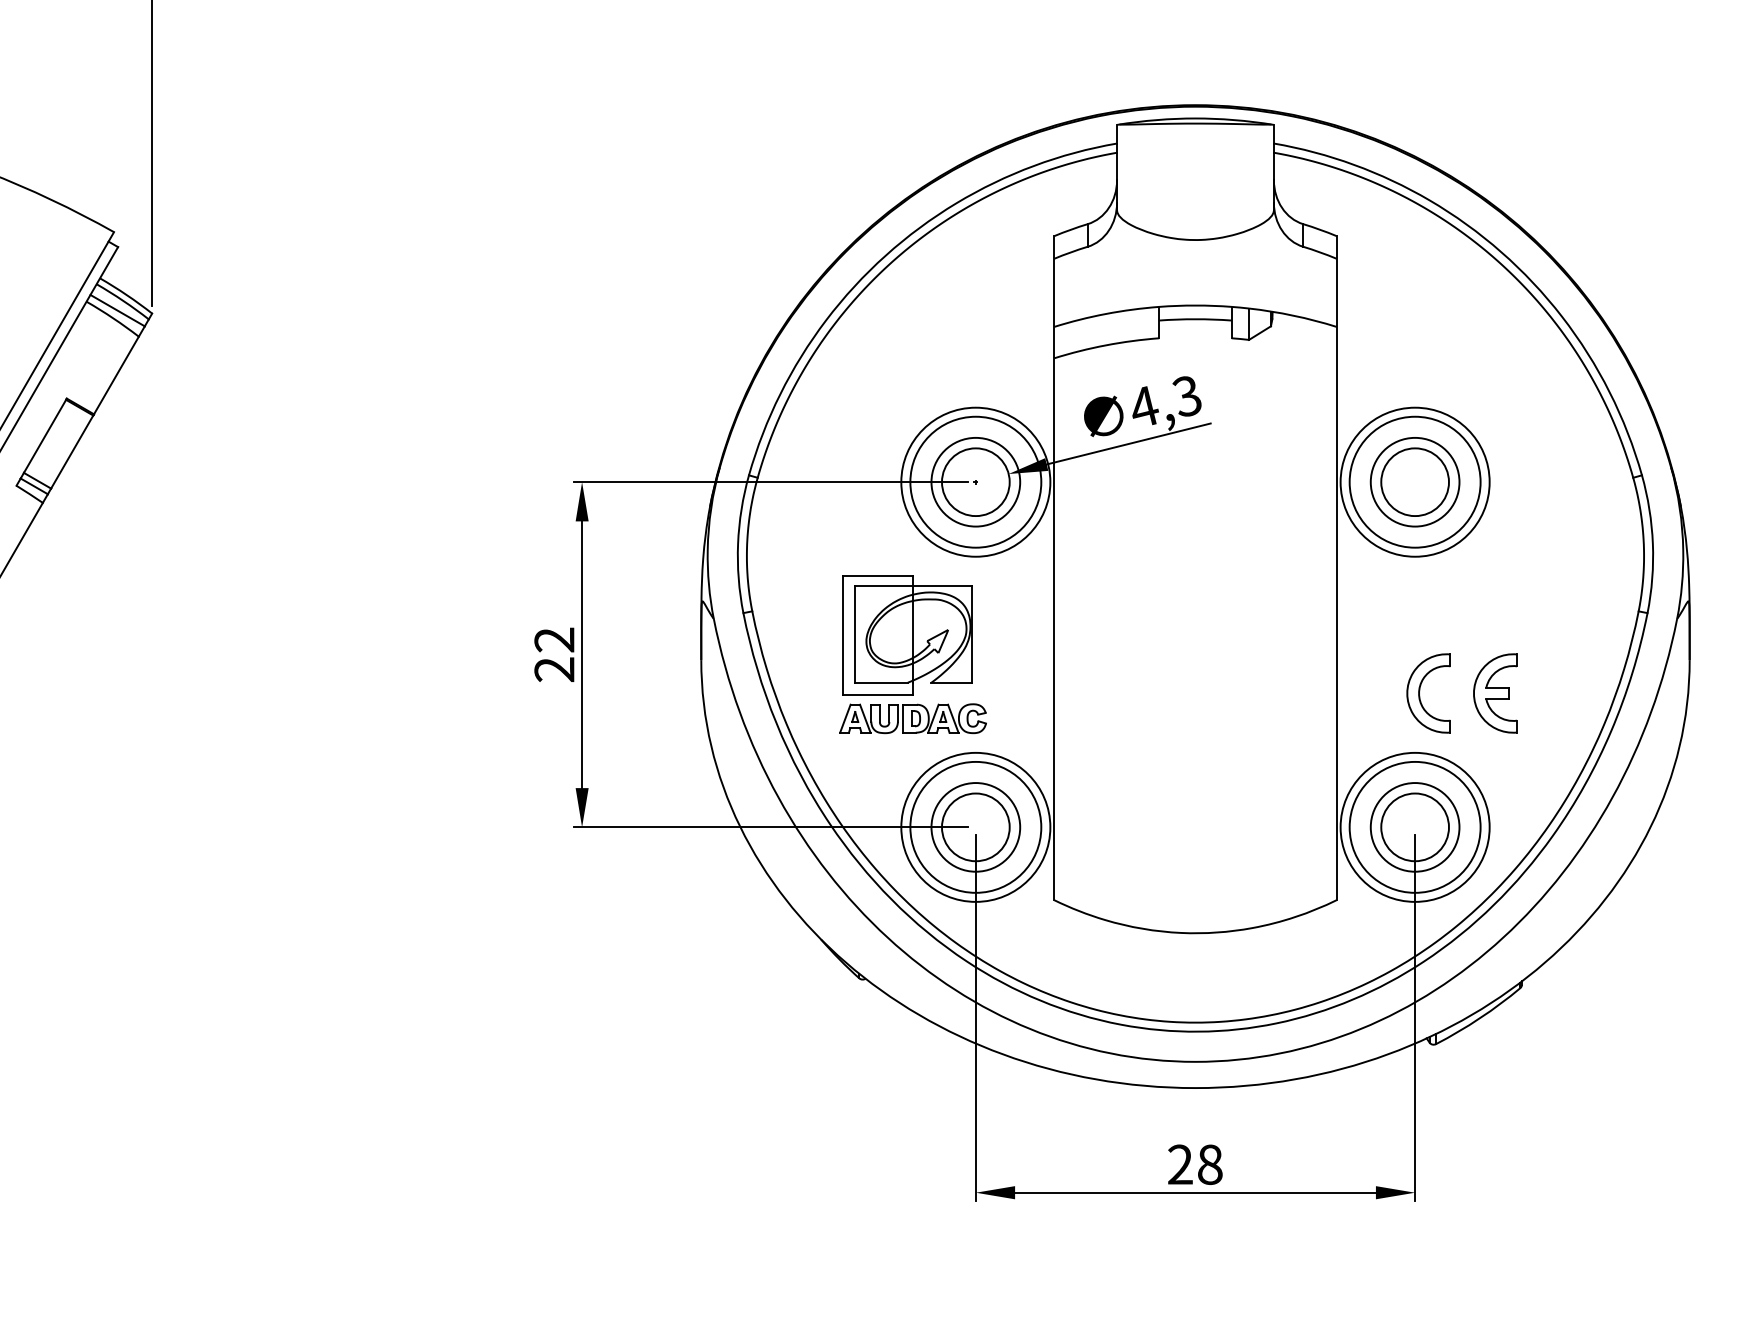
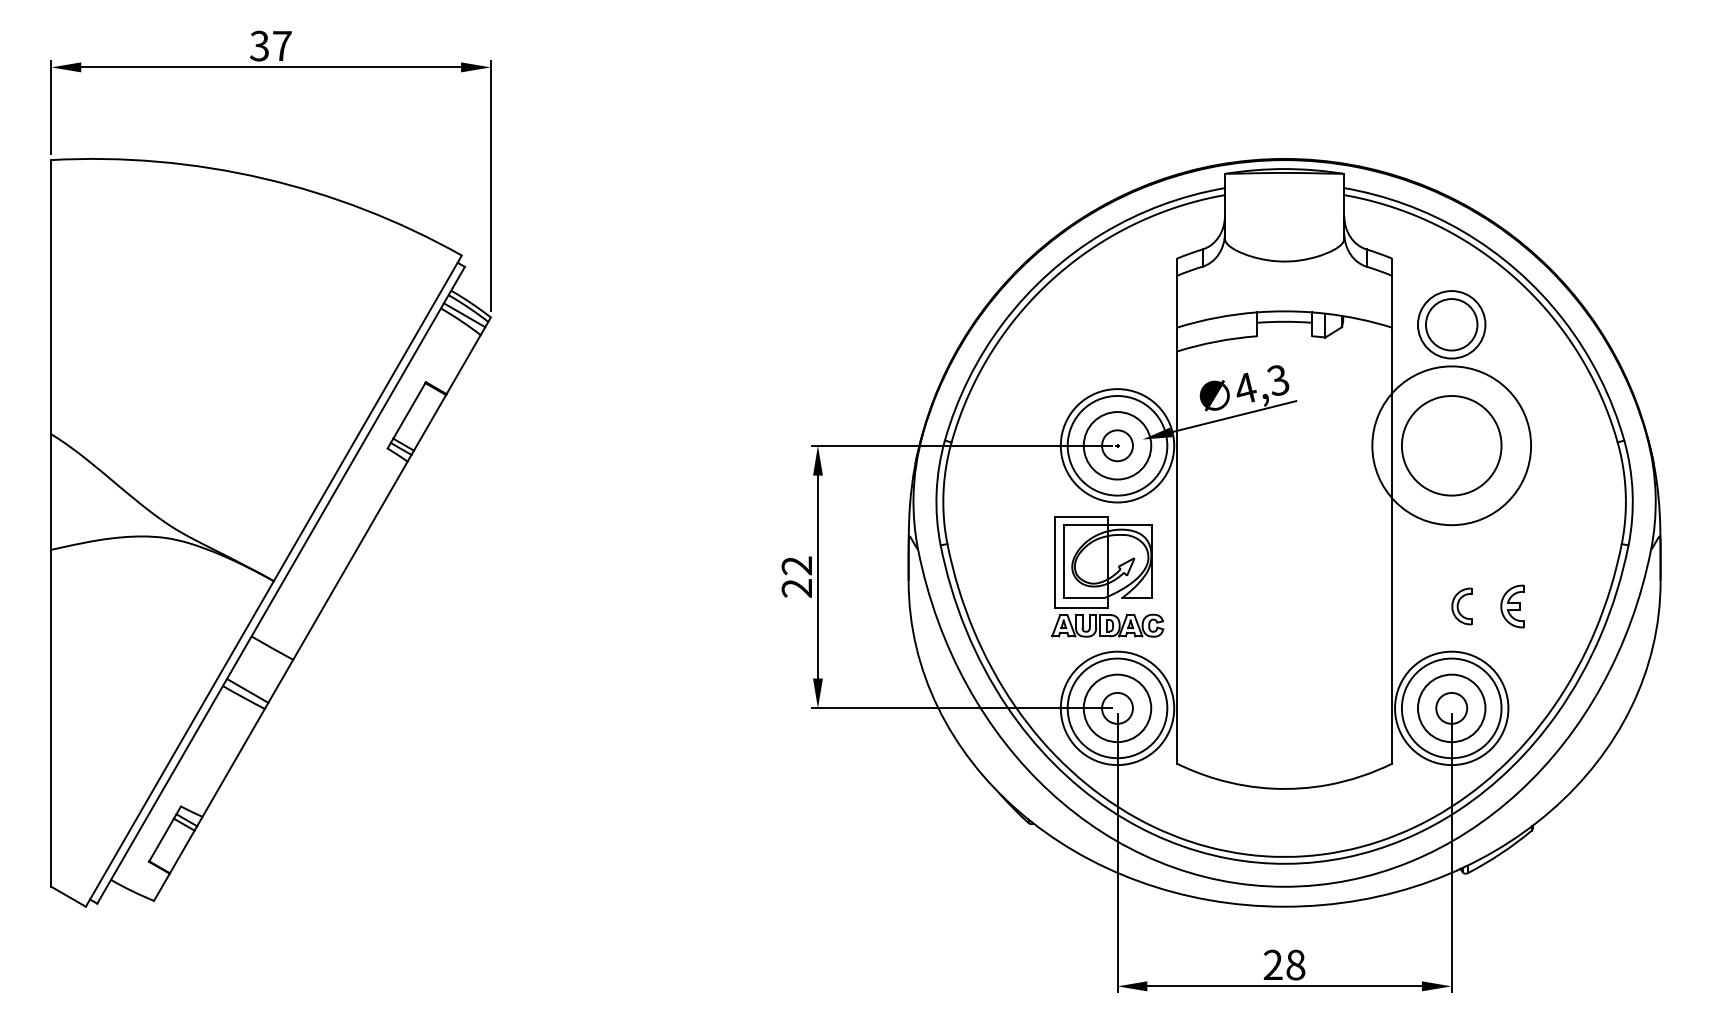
circle: (975, 481) -> (1117, 445), size x0.6
circle: (1414, 481) -> (1451, 445), size x1.4
part: (1414, 481) -> (1451, 324), moved
part: (912, 654) -> (1107, 576), moved
part: (1427, 693) -> (1461, 606), size x0.6
part: (1495, 693) -> (1512, 606), size x0.7
circle: (975, 827) -> (1117, 708), size x0.6
circle: (1414, 827) -> (1451, 708), size x0.6

